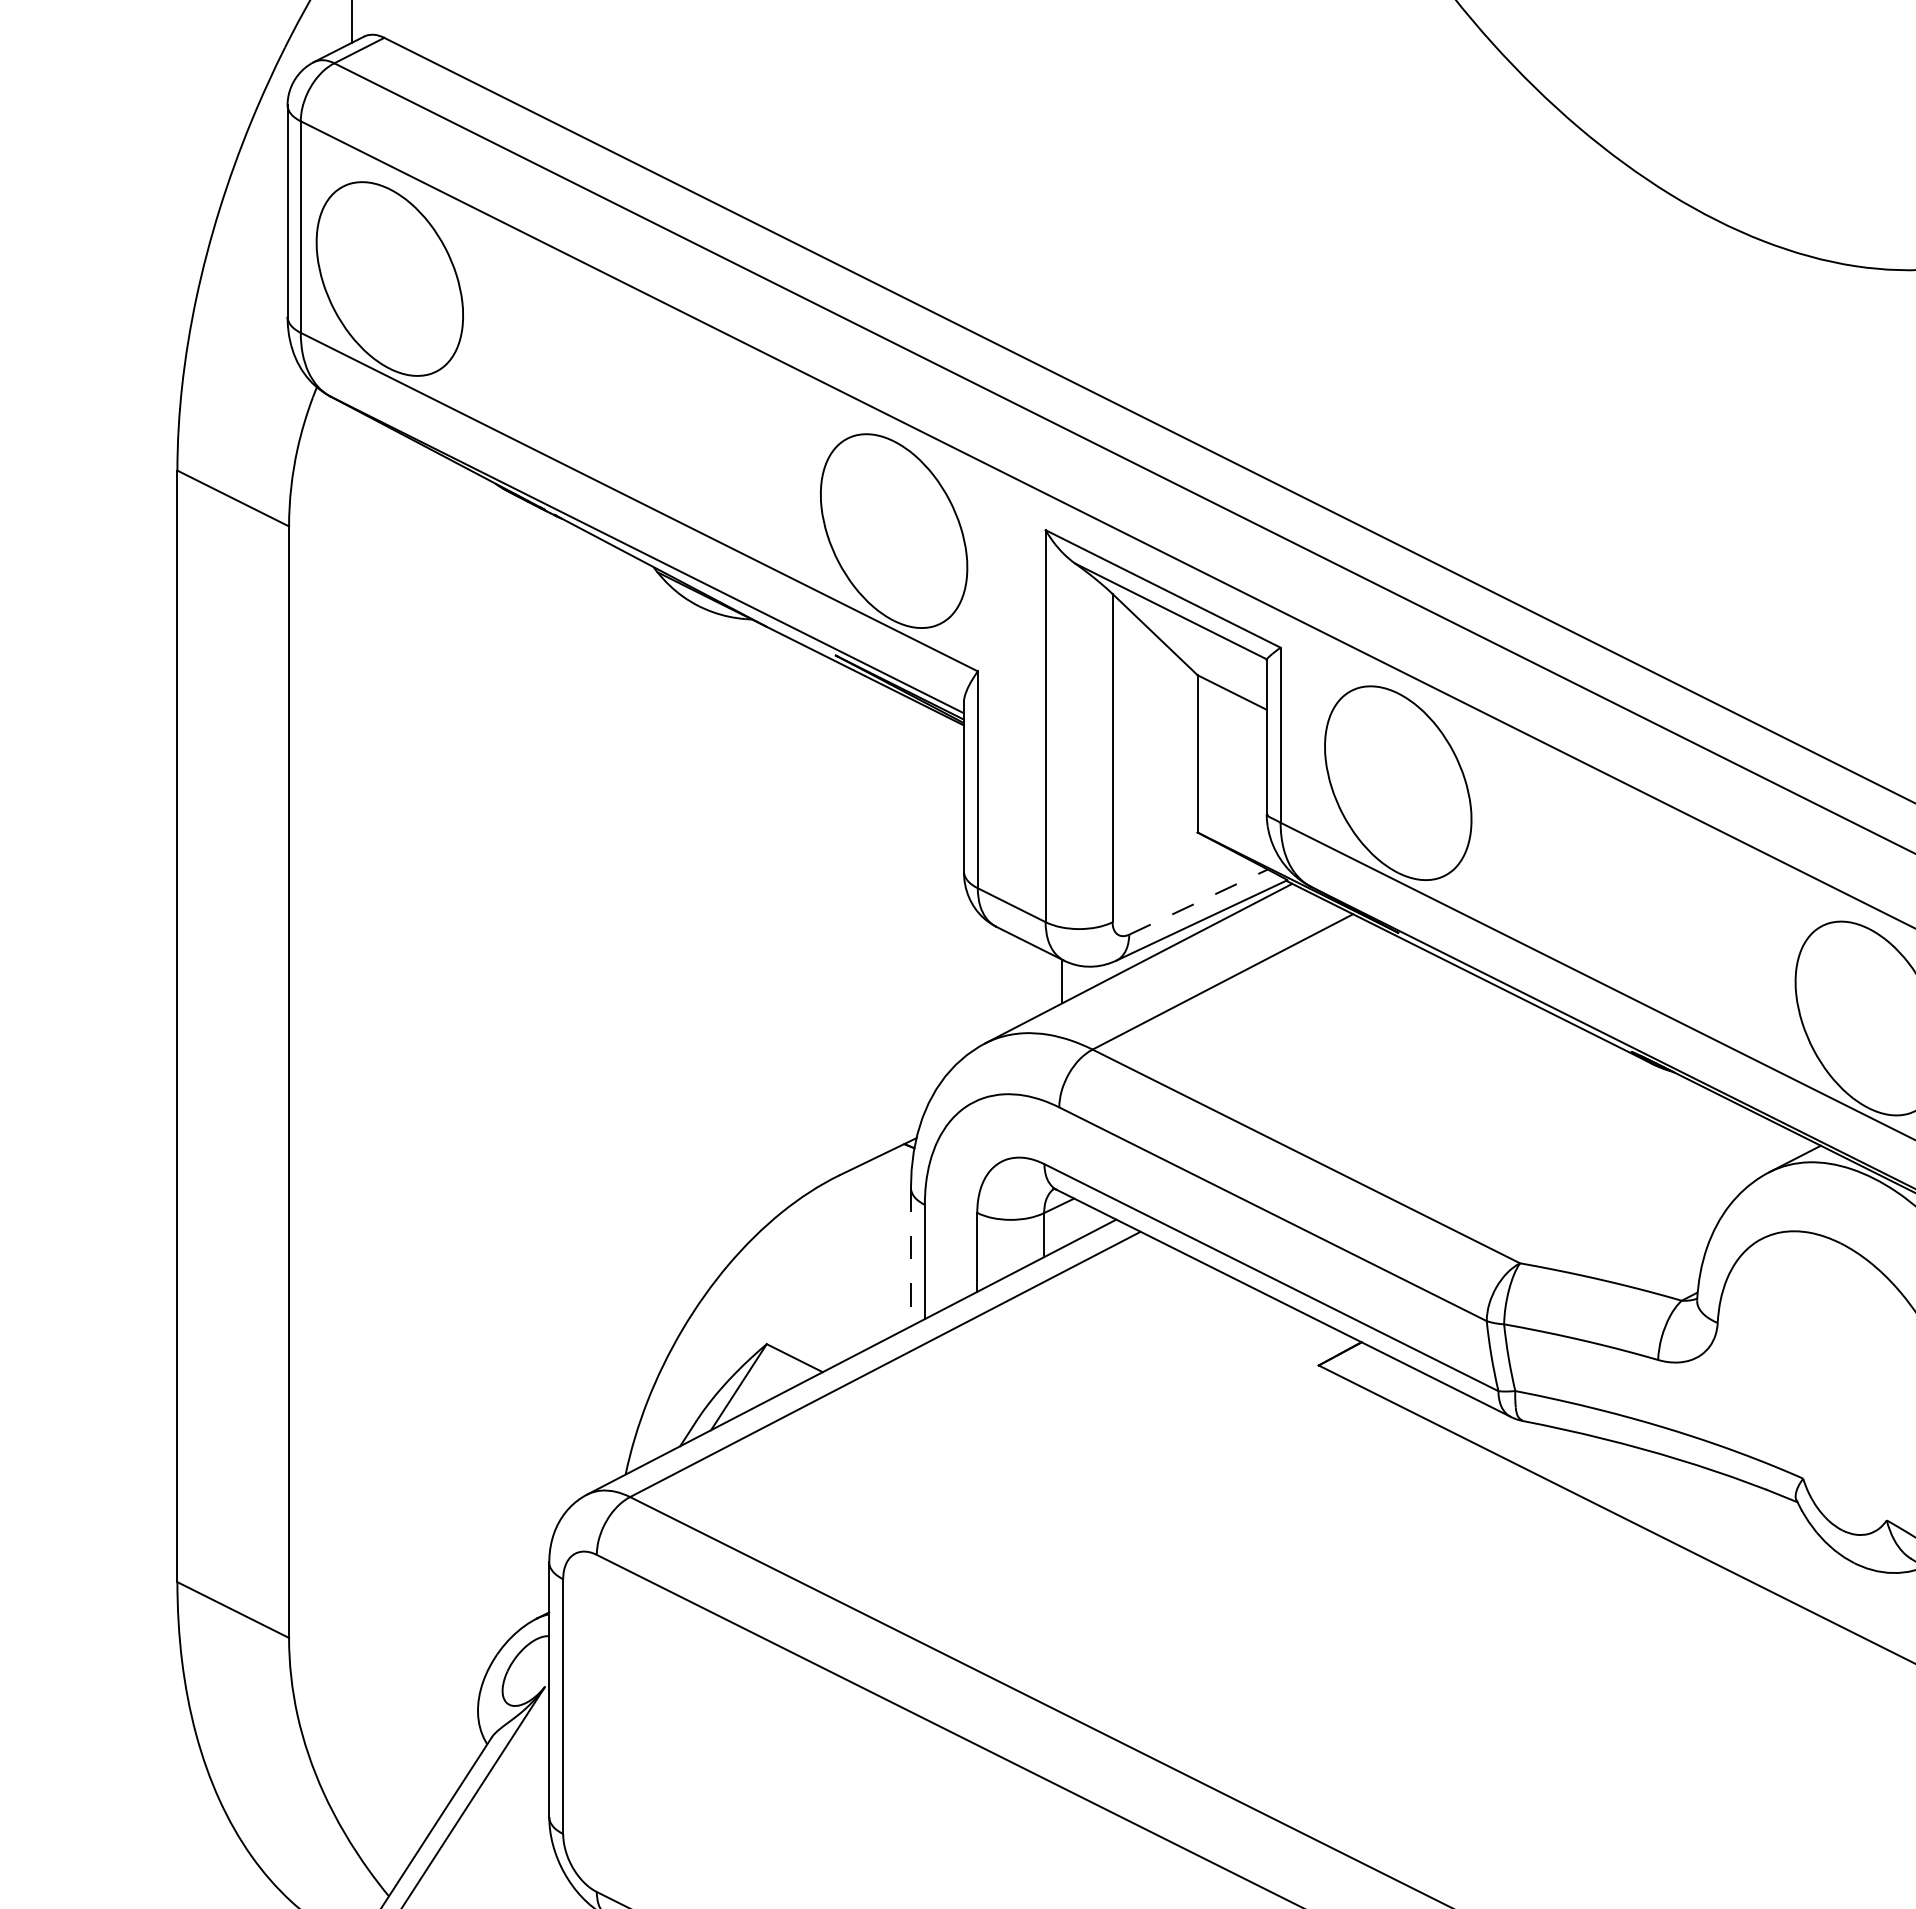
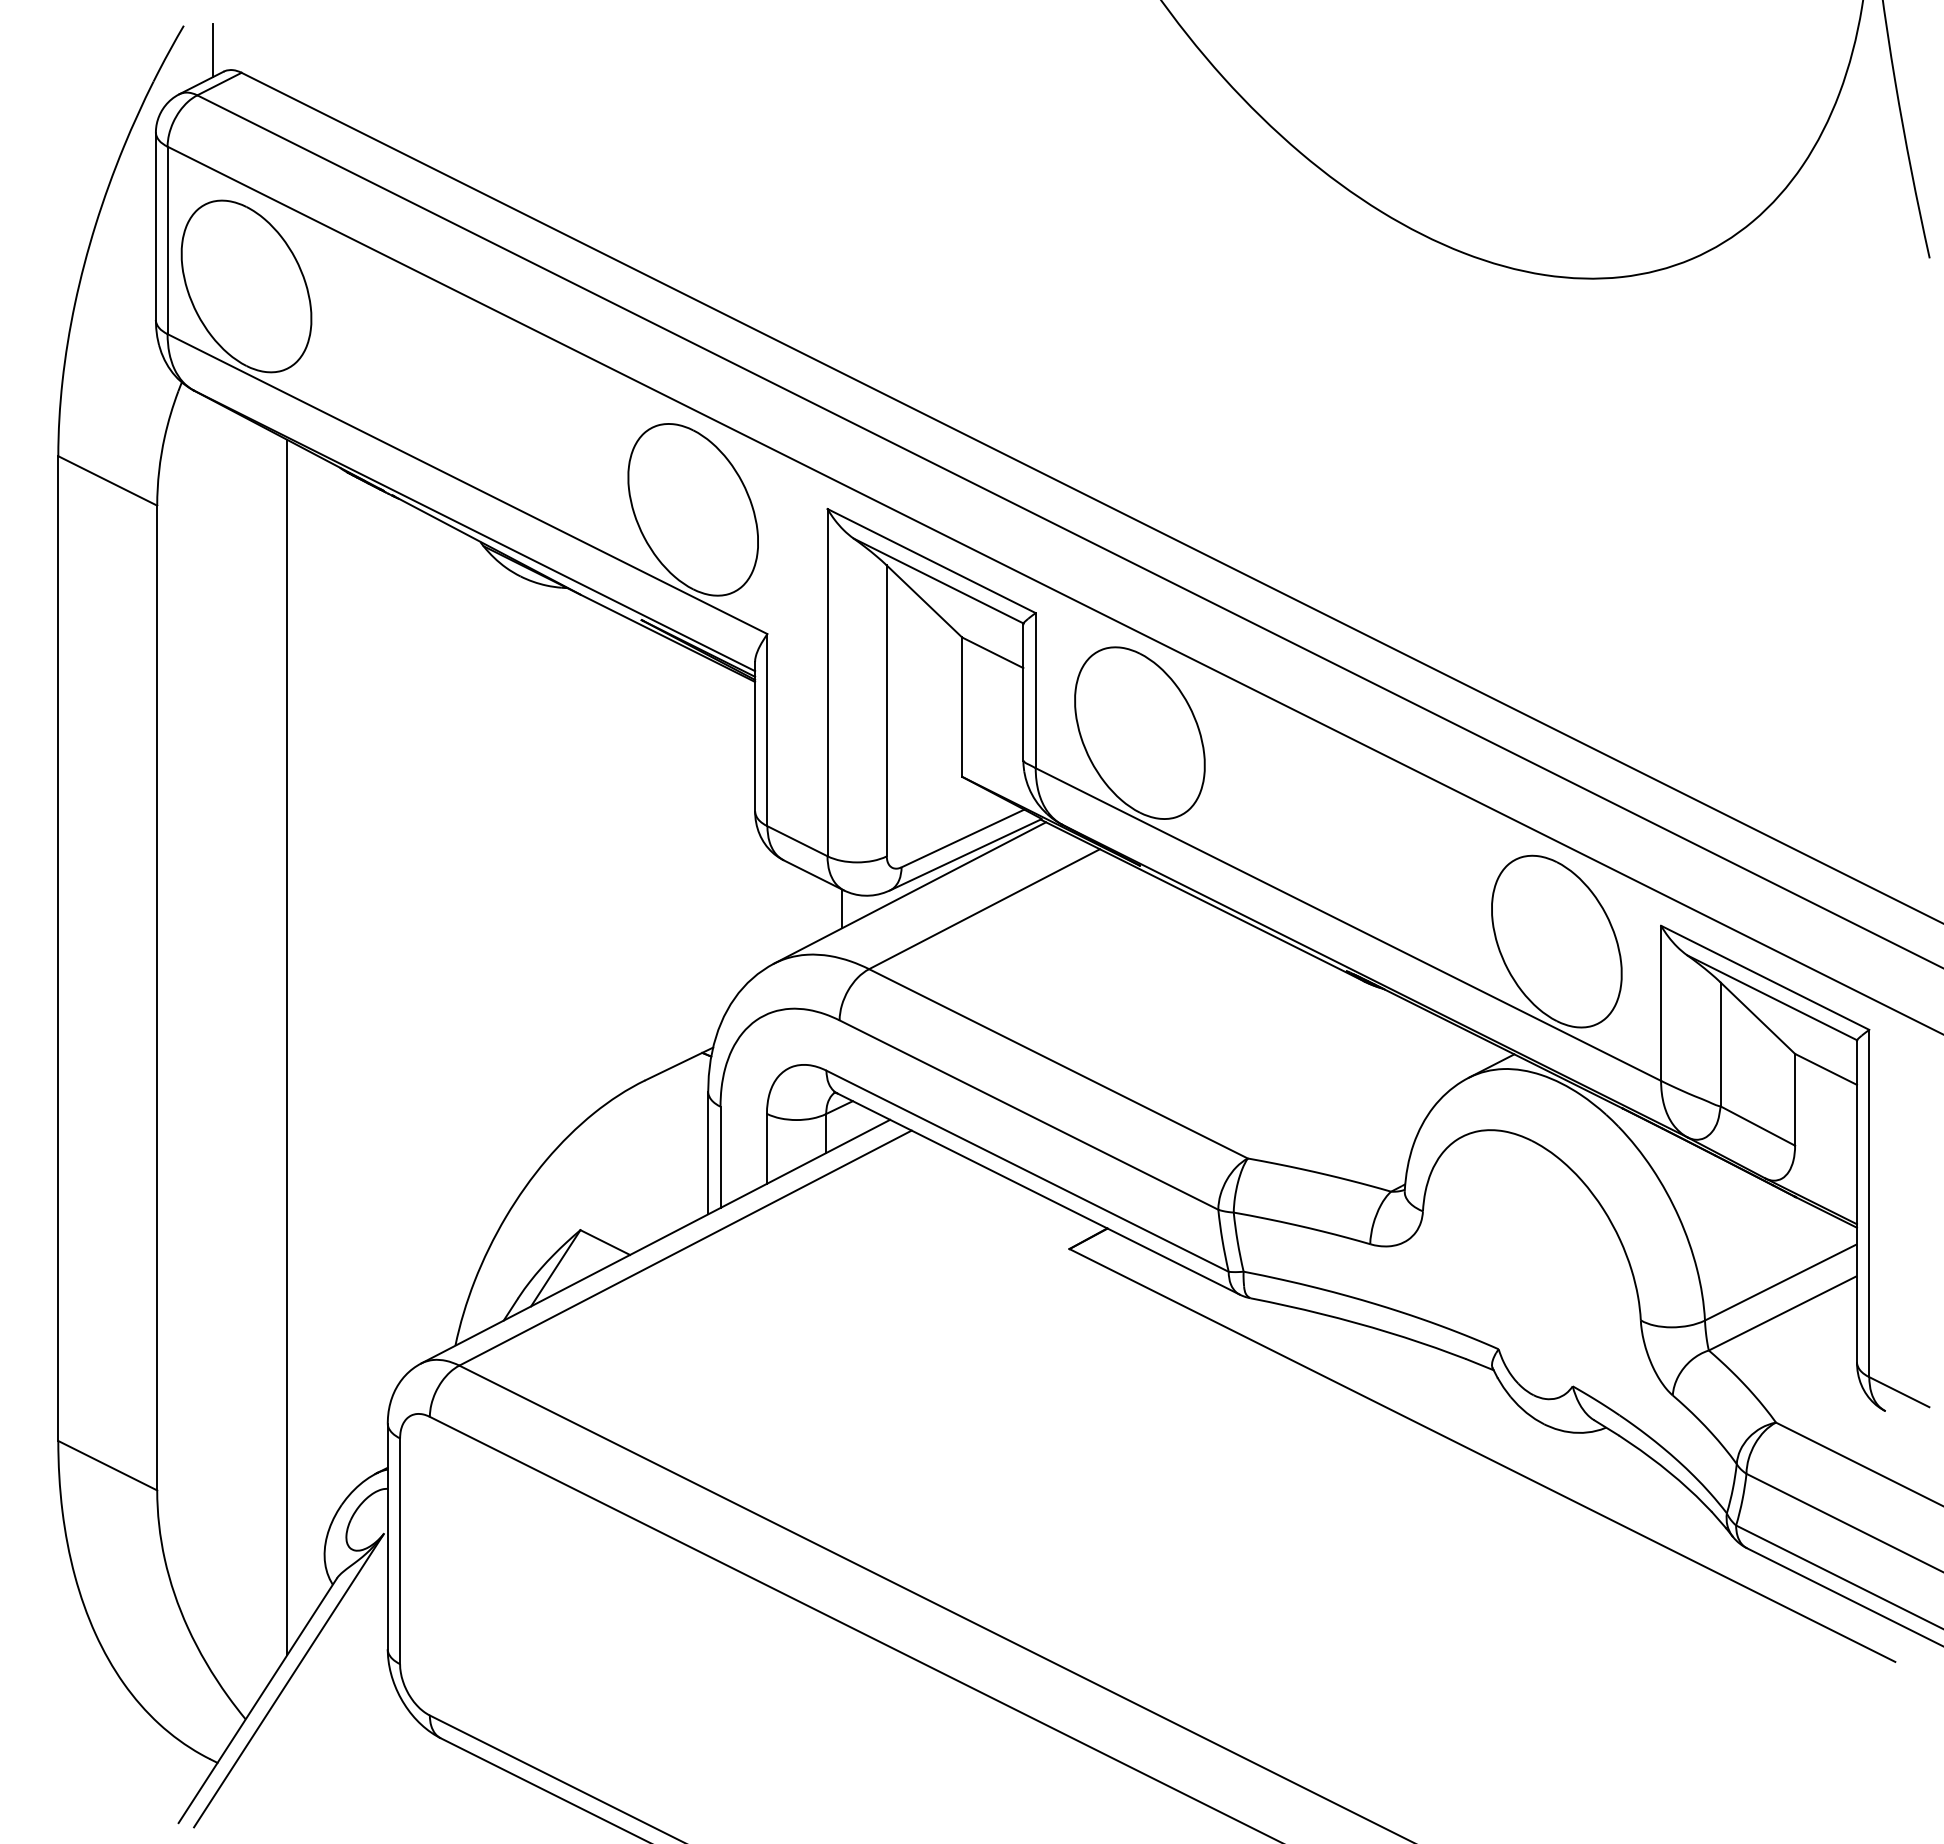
line: (1197, 902) -> (962, 838), dashed -> solid
line: (436, 1138) -> (287, 1047), added
line: (911, 1257) -> (708, 1153), dashed -> solid

